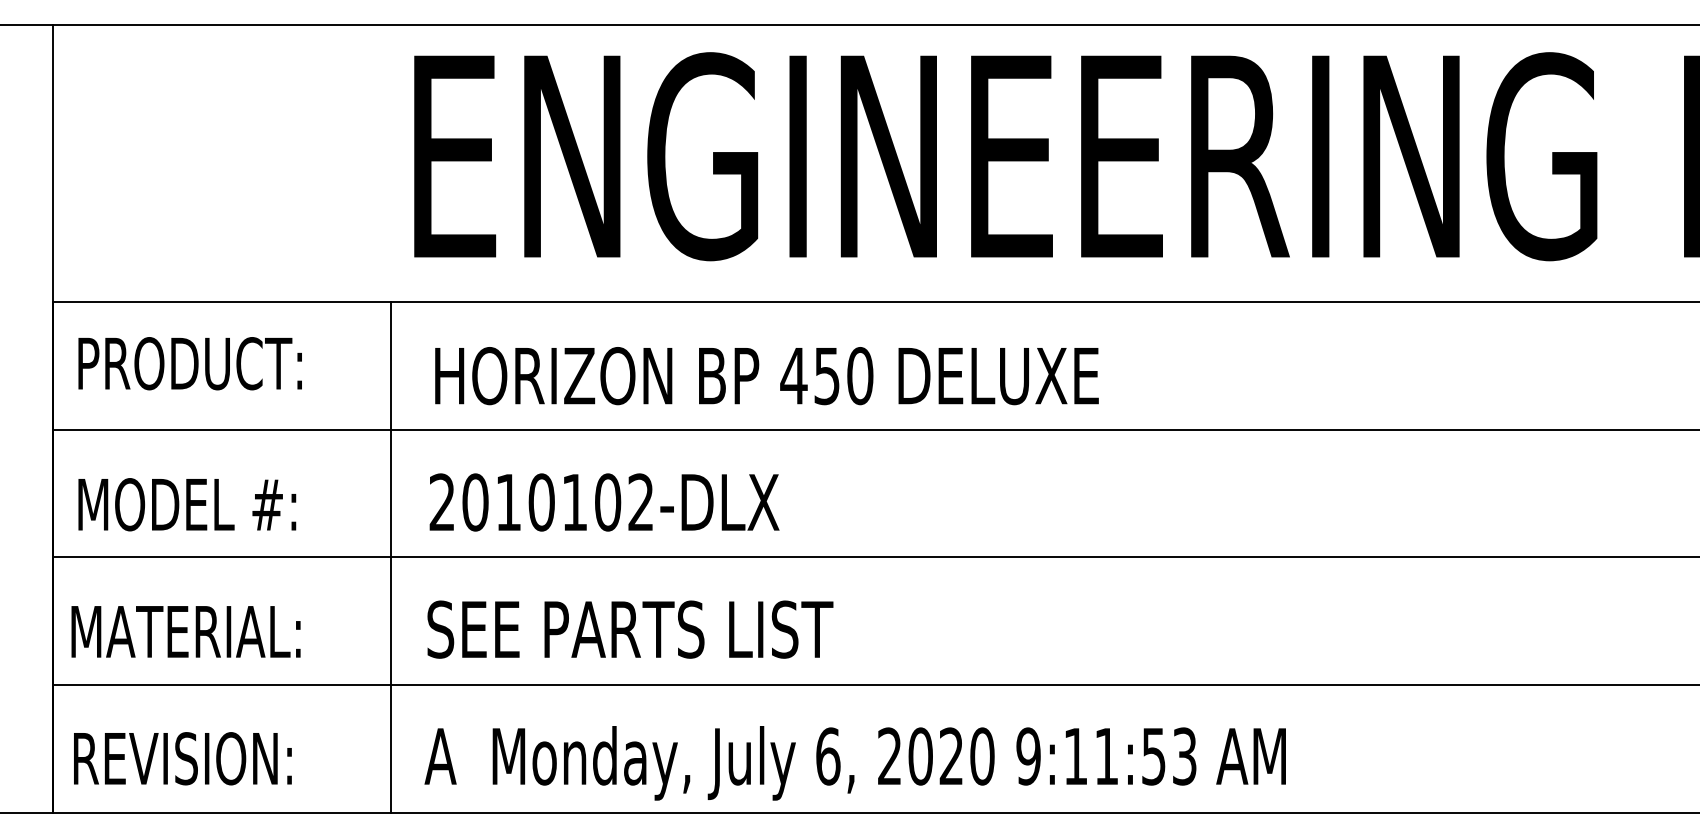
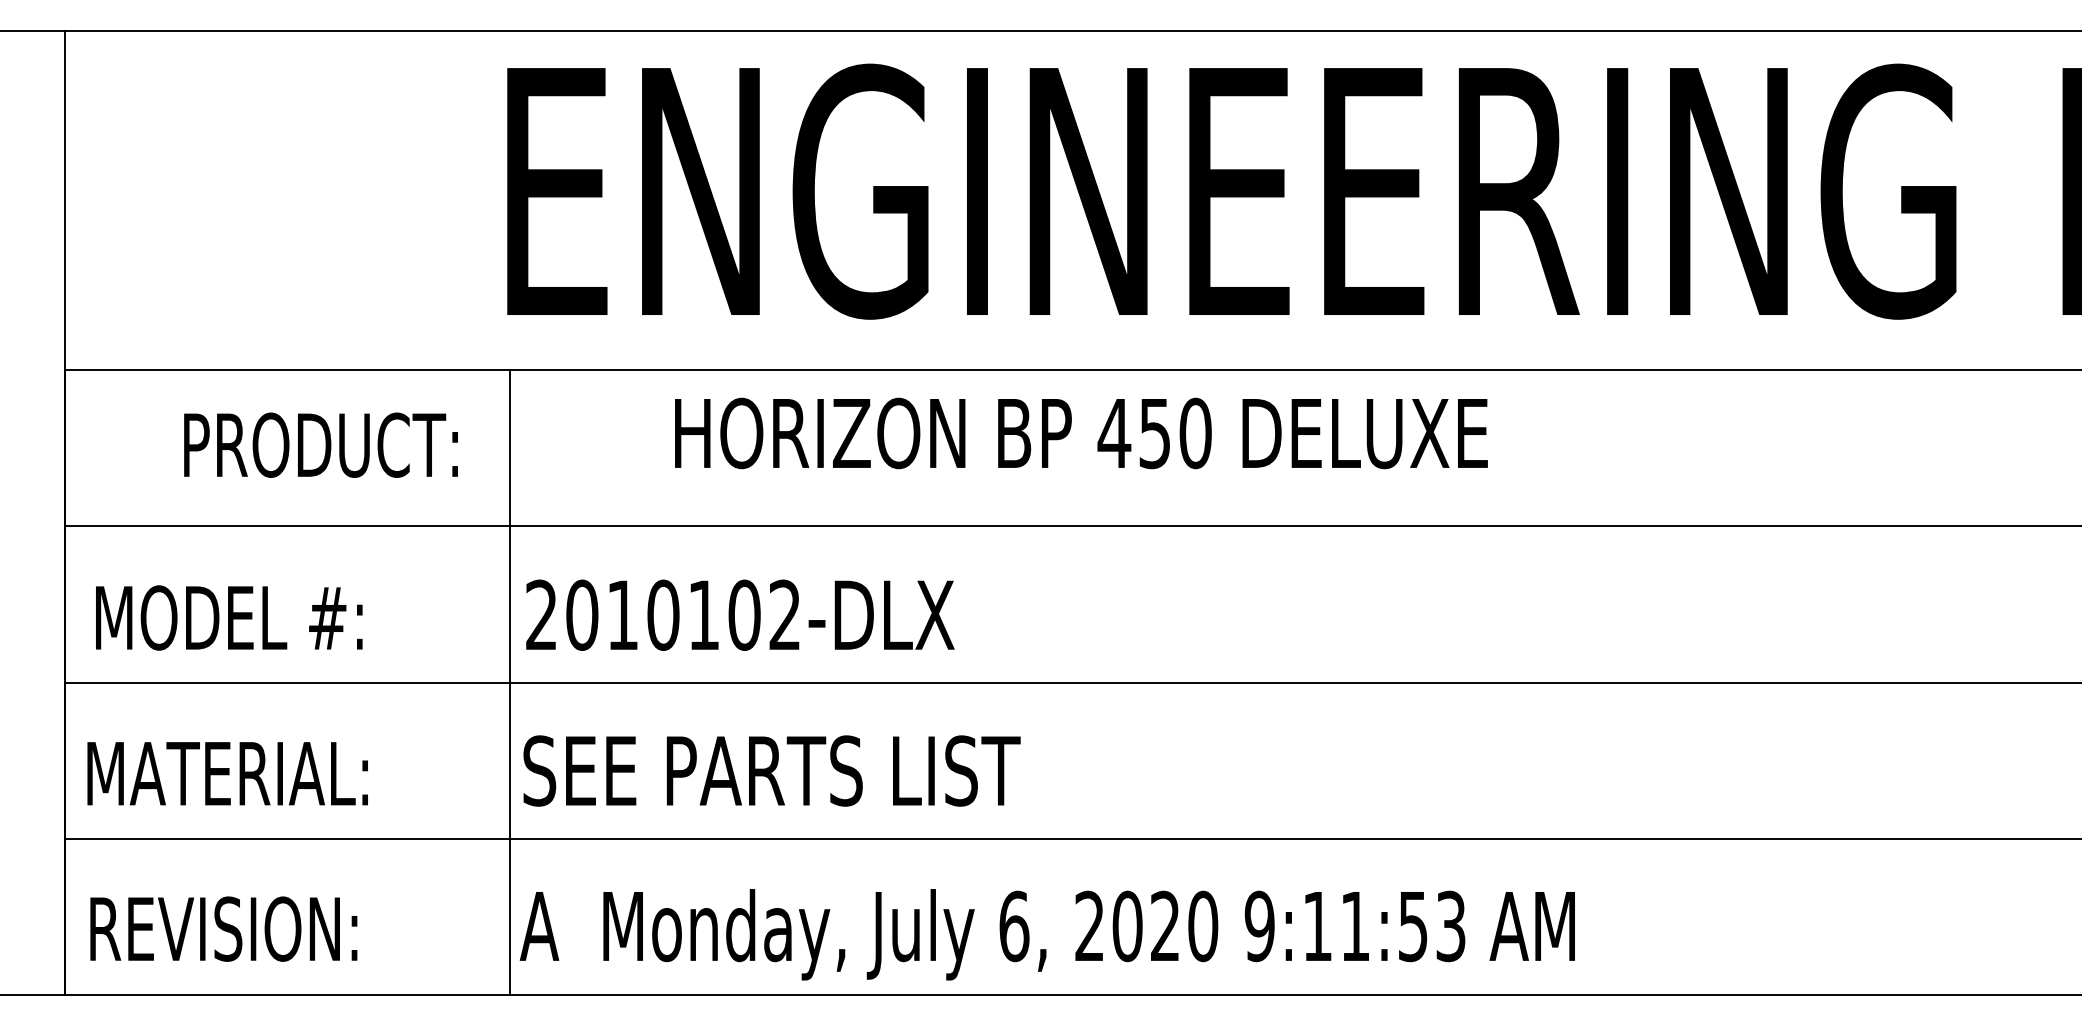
text: (189, 363) -> (320, 445), moved
text: (766, 376) -> (1080, 433), moved
line: (390, 557) -> (510, 682), moved

